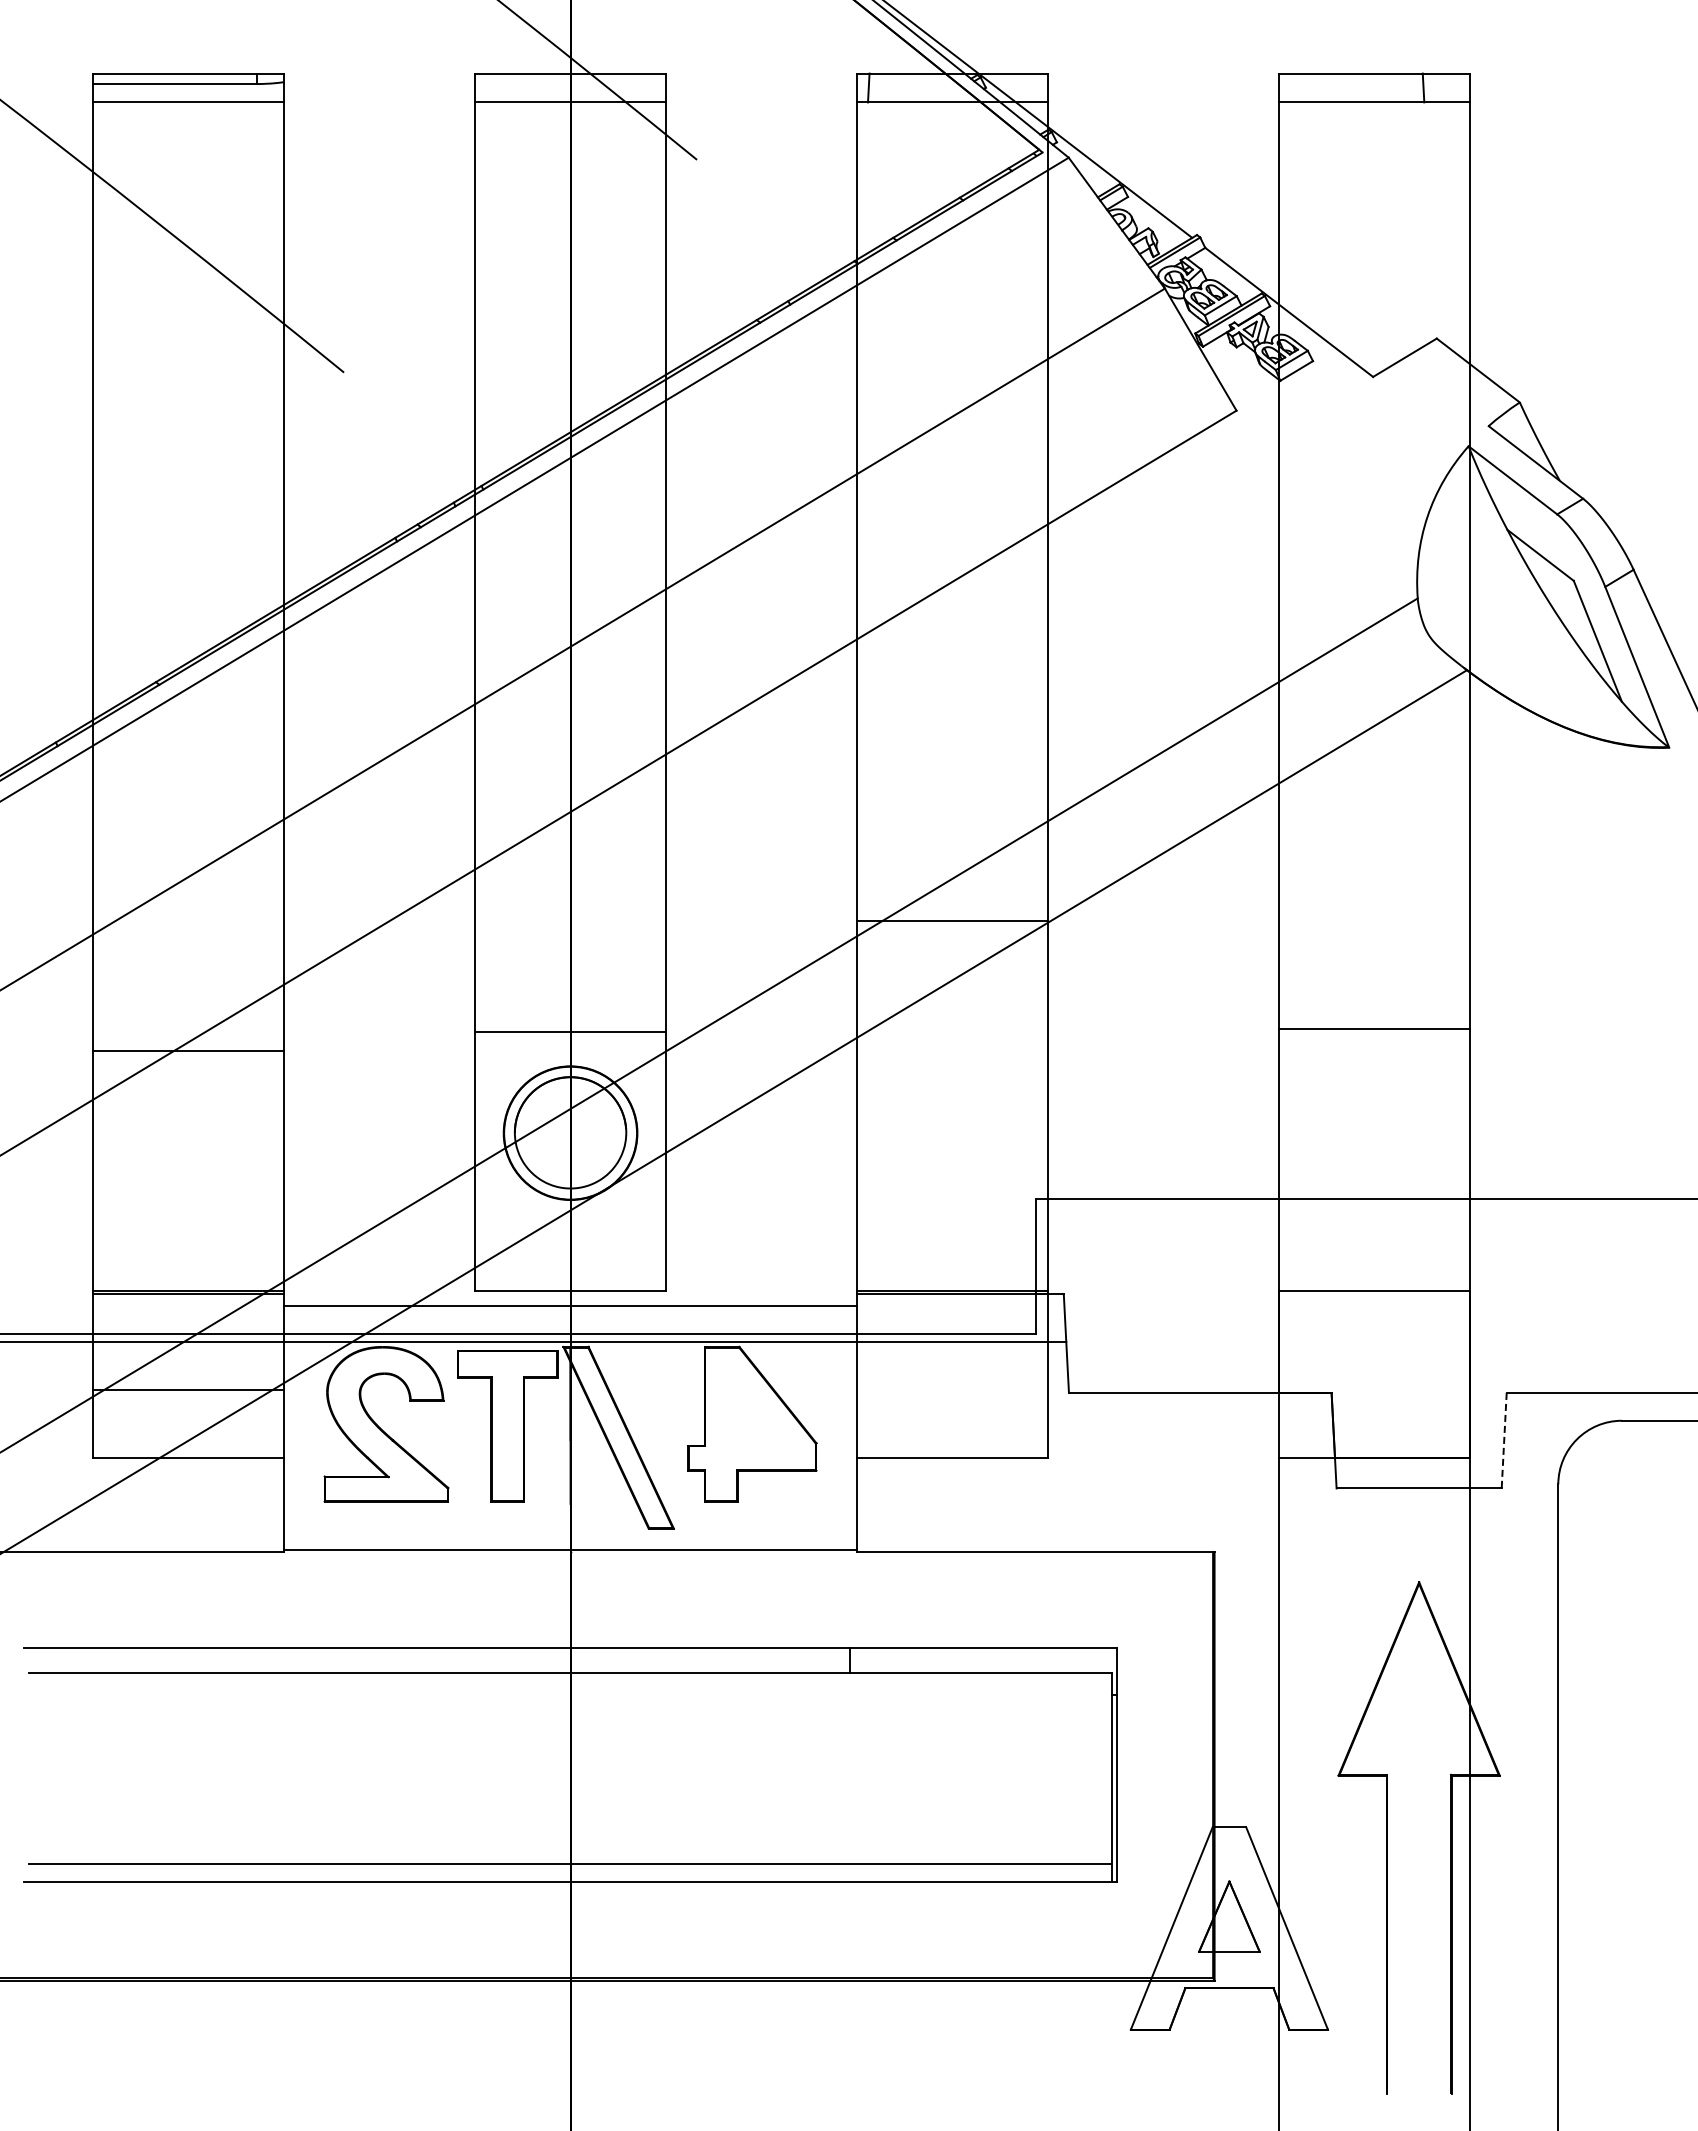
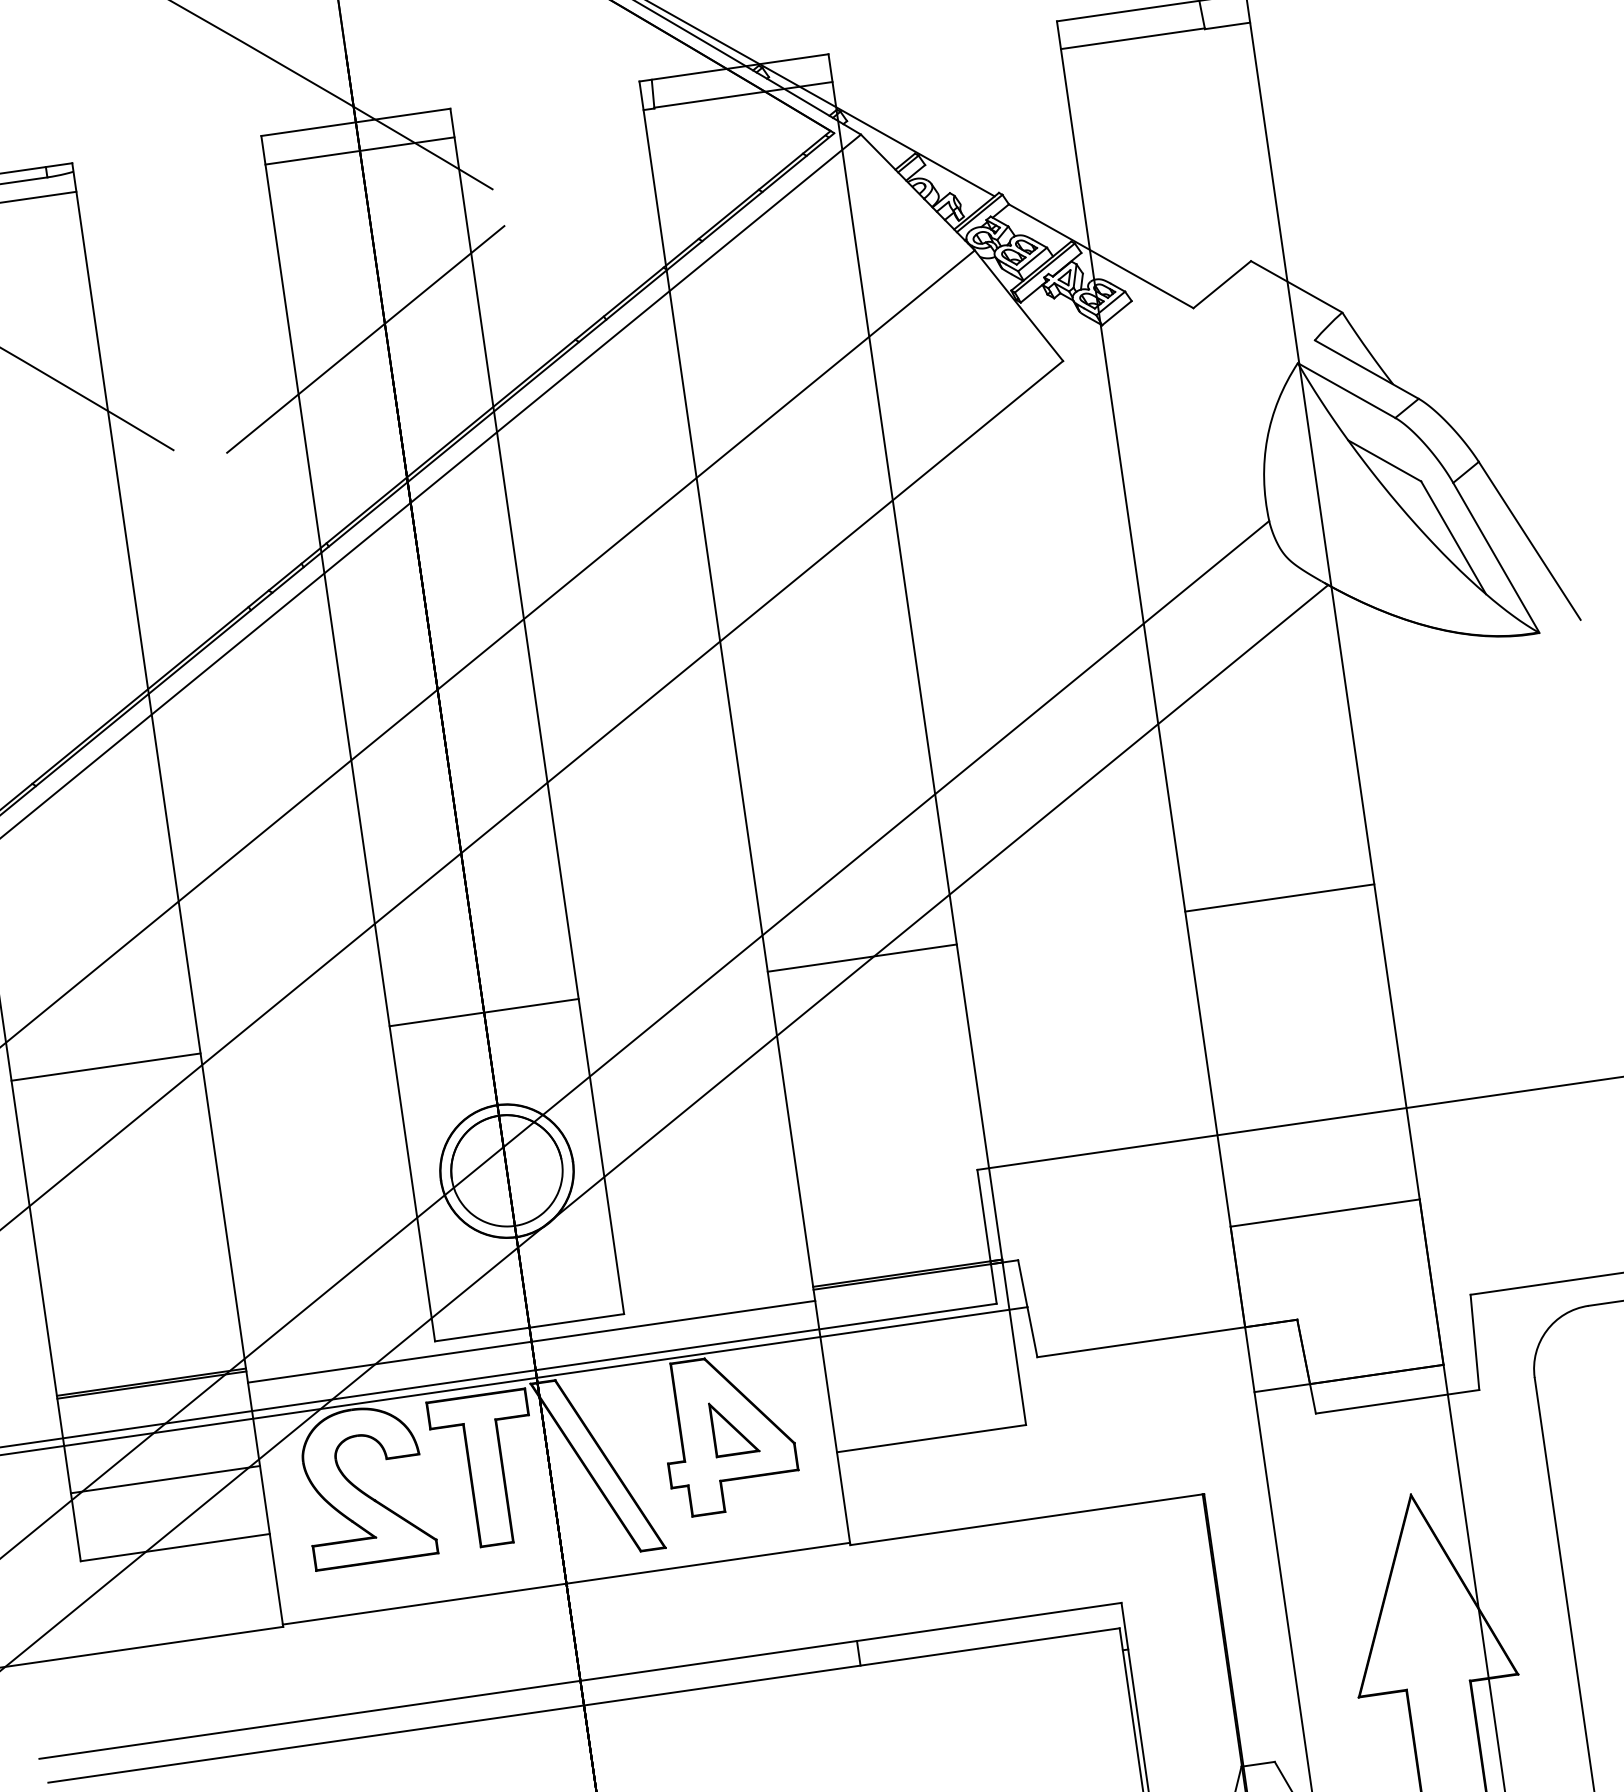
line: (549, 289) -> (365, 339), added
line: (952, 921) -> (862, 958), moved
line: (1373, 1029) -> (1278, 898), moved
line: (570, 1032) -> (484, 1013), moved
line: (188, 1051) -> (106, 1067), moved
part: (758, 1419) -> (733, 1427), added
line: (1504, 1440) -> (1475, 1342), dashed -> solid

